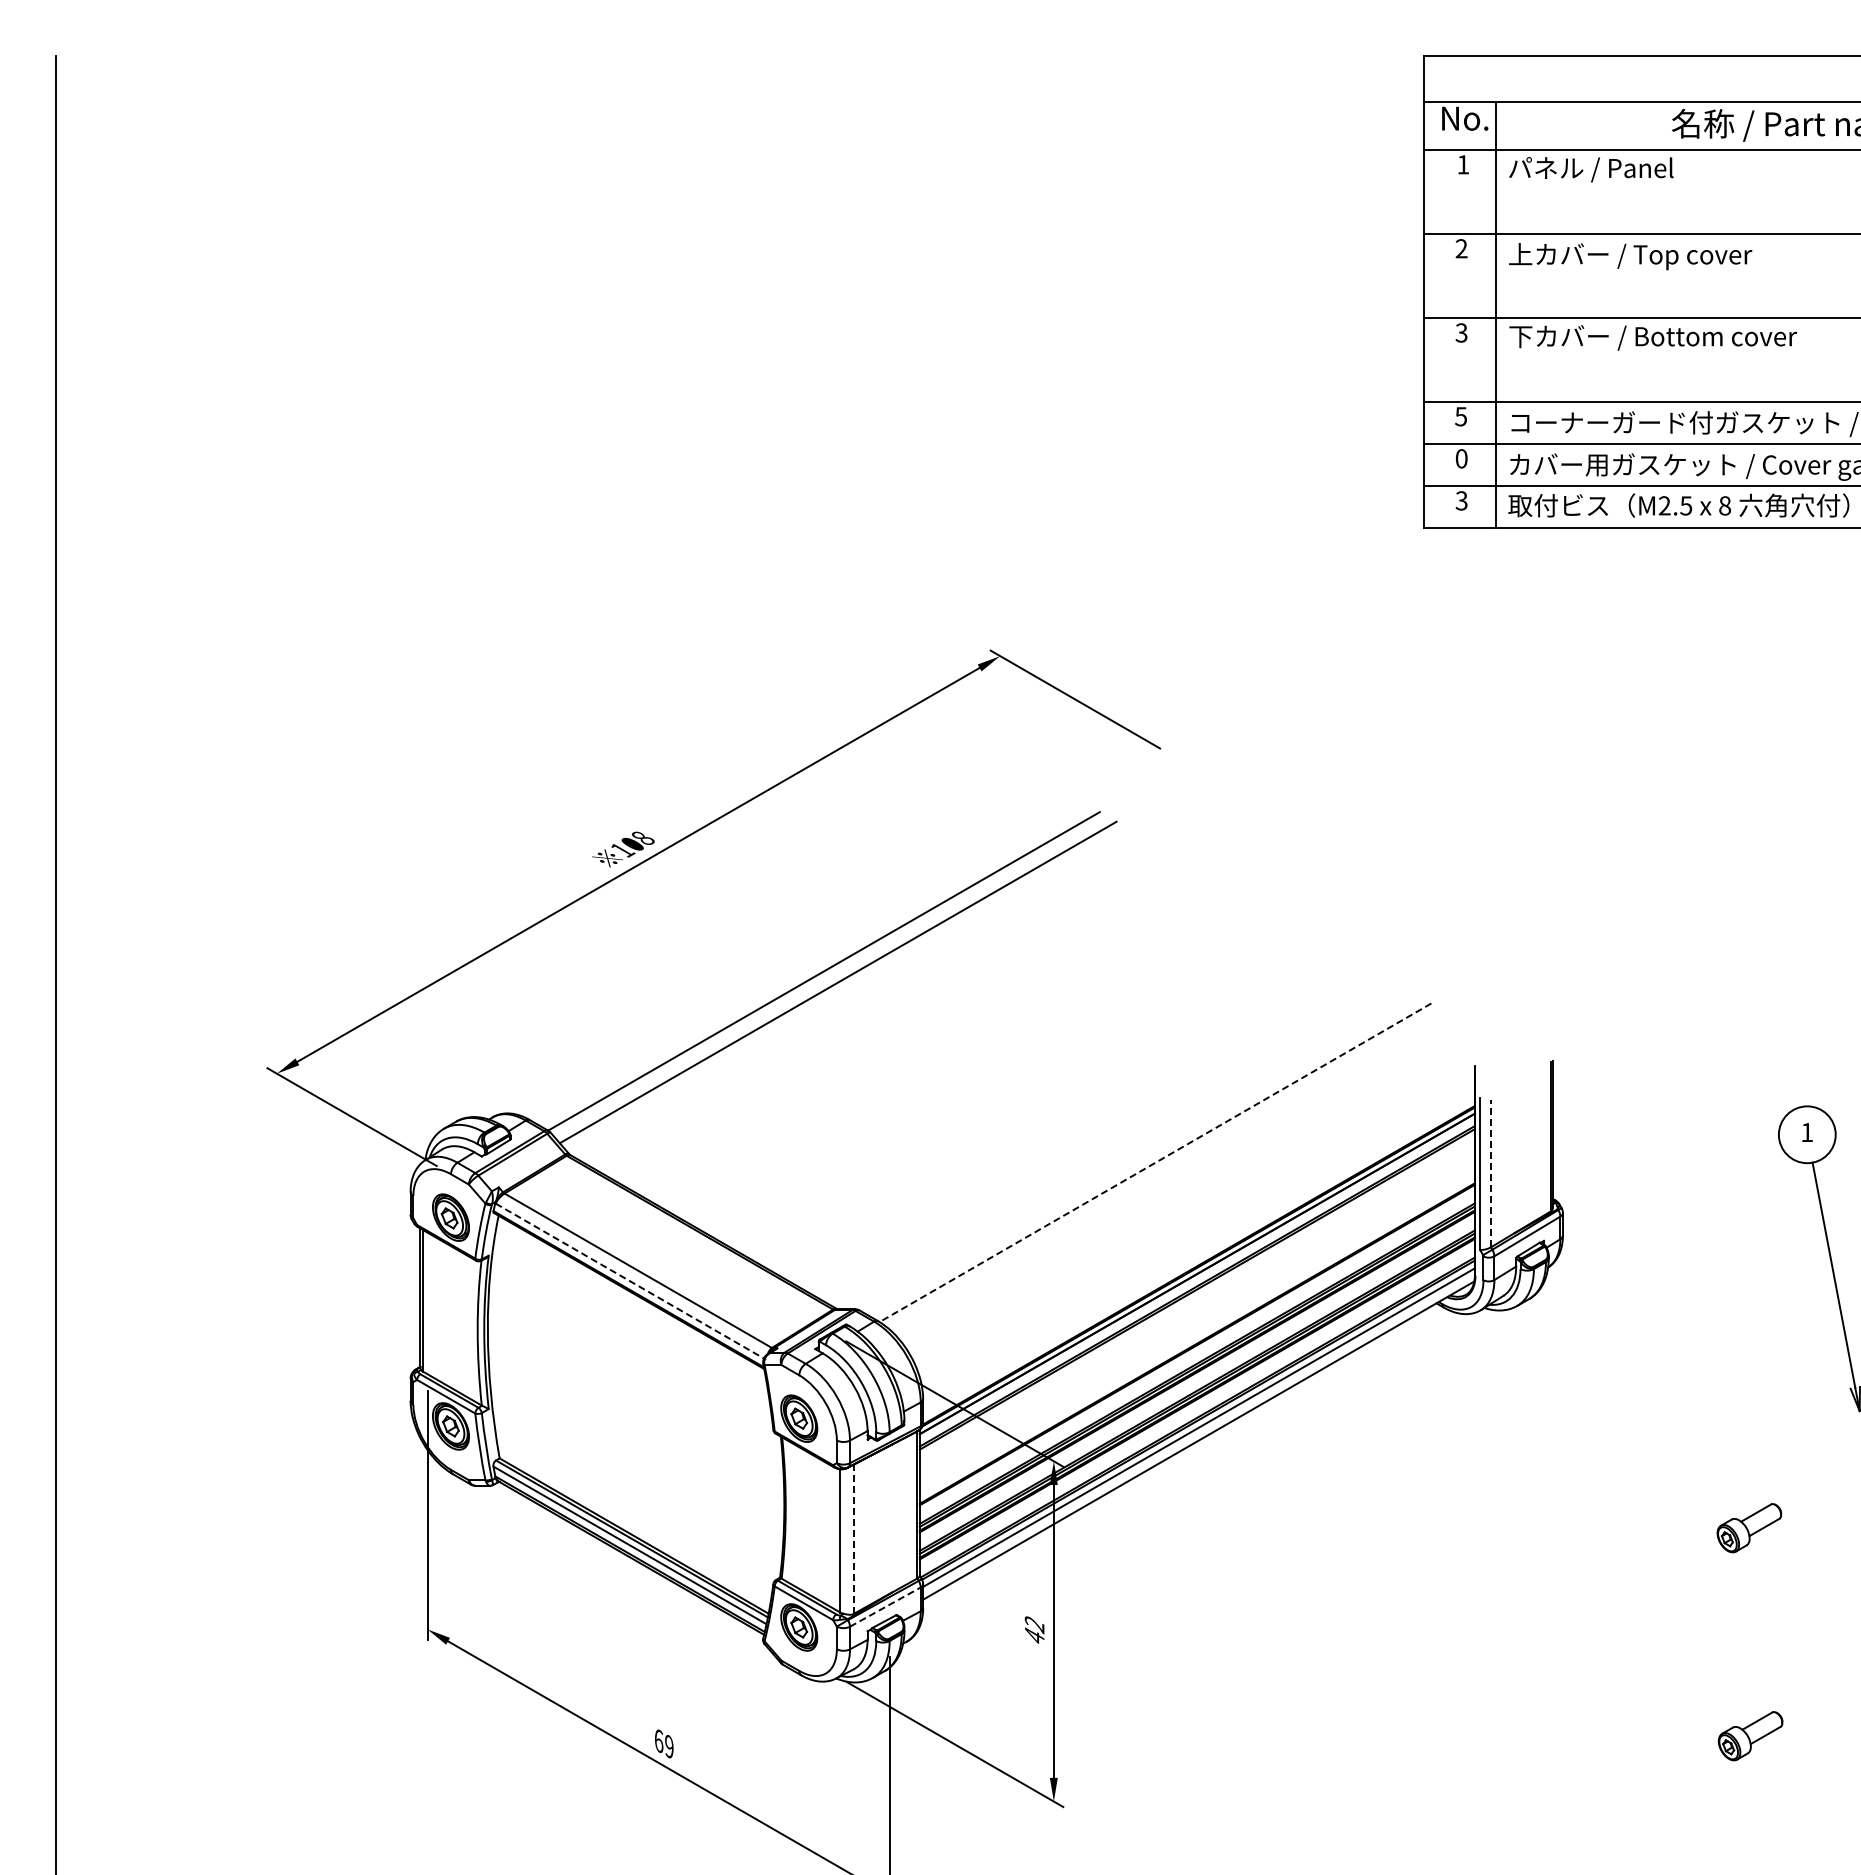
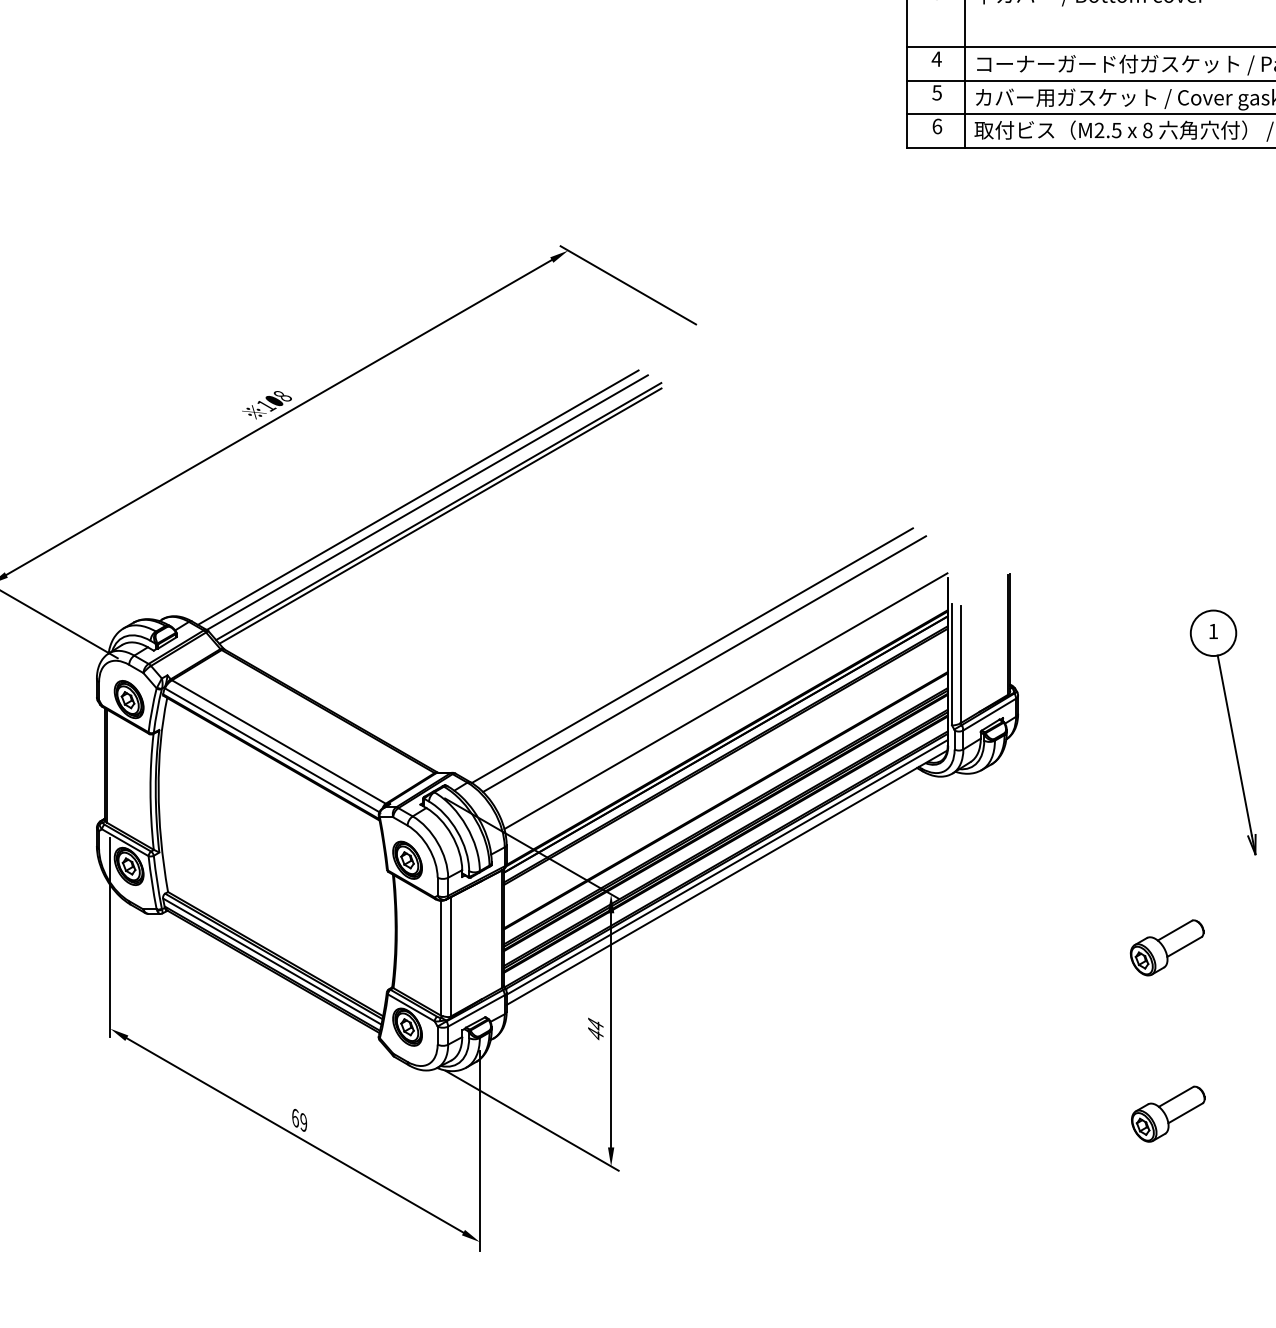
text: (1460, 416) -> (936, 59), 5 -> 4
text: (1461, 458) -> (937, 92), 0 -> 5
text: (1461, 500) -> (937, 126), 3 -> 6
line: (812, 965) -> (418, 497), added
line: (839, 987) -> (439, 515), added
line: (1155, 1162) -> (692, 655), dashed -> solid
line: (1170, 1173) -> (704, 664), added
line: (1491, 1173) -> (961, 664), dashed -> solid
line: (1197, 1219) -> (725, 701), added
line: (629, 1281) -> (271, 750), dashed -> solid
part: (1749, 1527) -> (1167, 947), size x1.43
line: (853, 1539) -> (450, 956), dashed -> solid
line: (885, 1606) -> (476, 1010), dashed -> solid
text: (1034, 1624) -> (595, 1024), 42 -> 44
part: (1750, 1735) -> (1168, 1113), size x1.43

